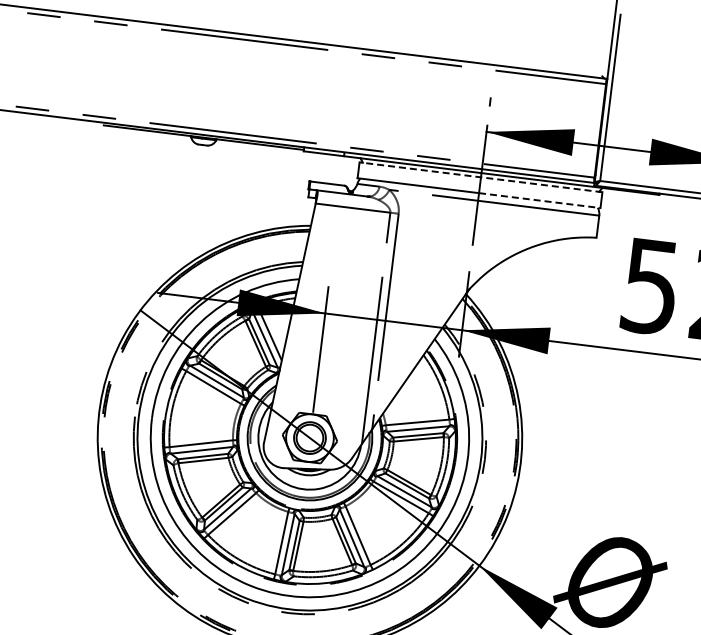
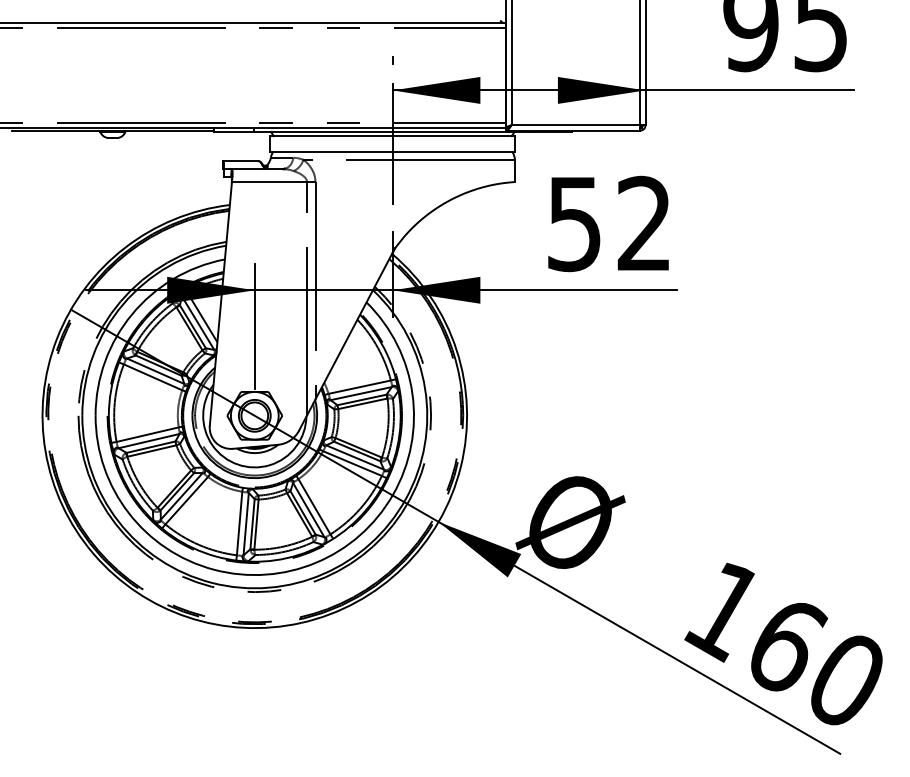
line: (480, 177) -> (392, 136), dashed -> solid
line: (540, 201) -> (454, 152), dashed -> solid

